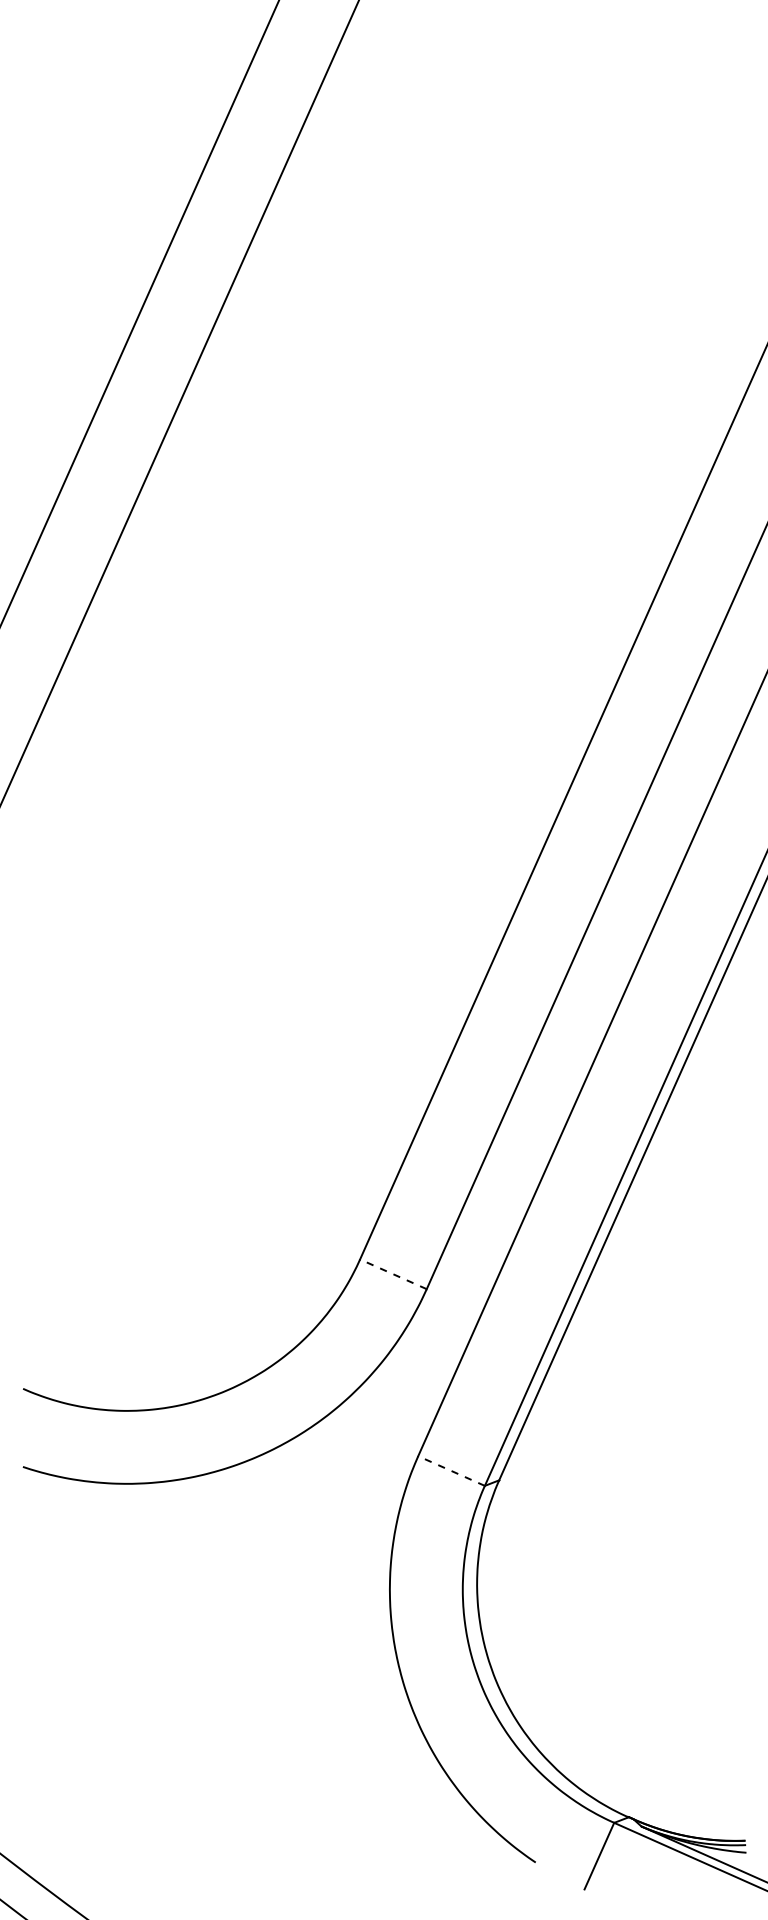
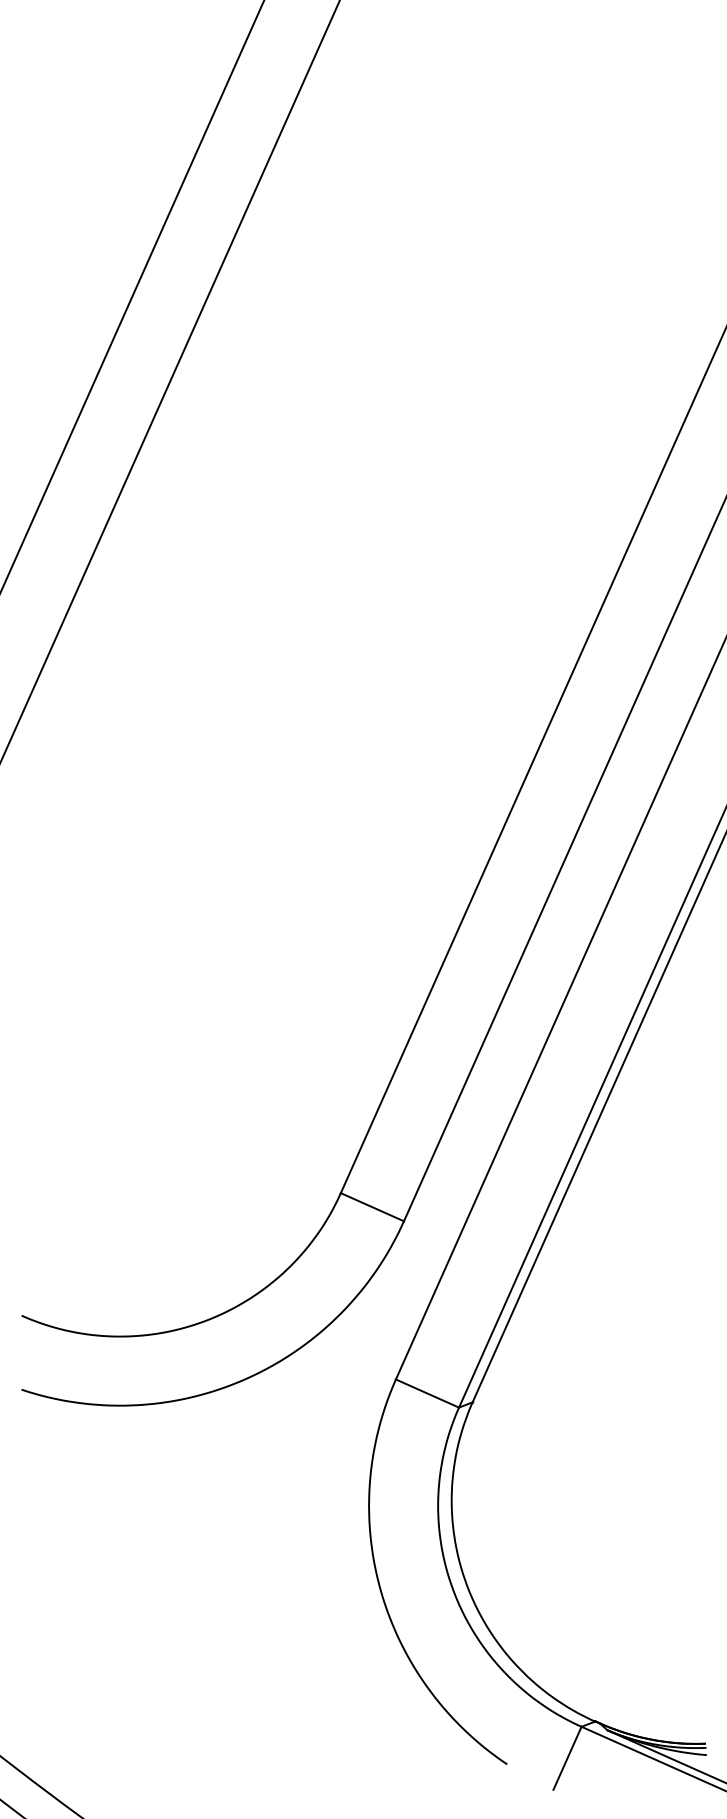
line: (392, 1274) -> (371, 1207), dashed -> solid
line: (451, 1470) -> (427, 1393), dashed -> solid

